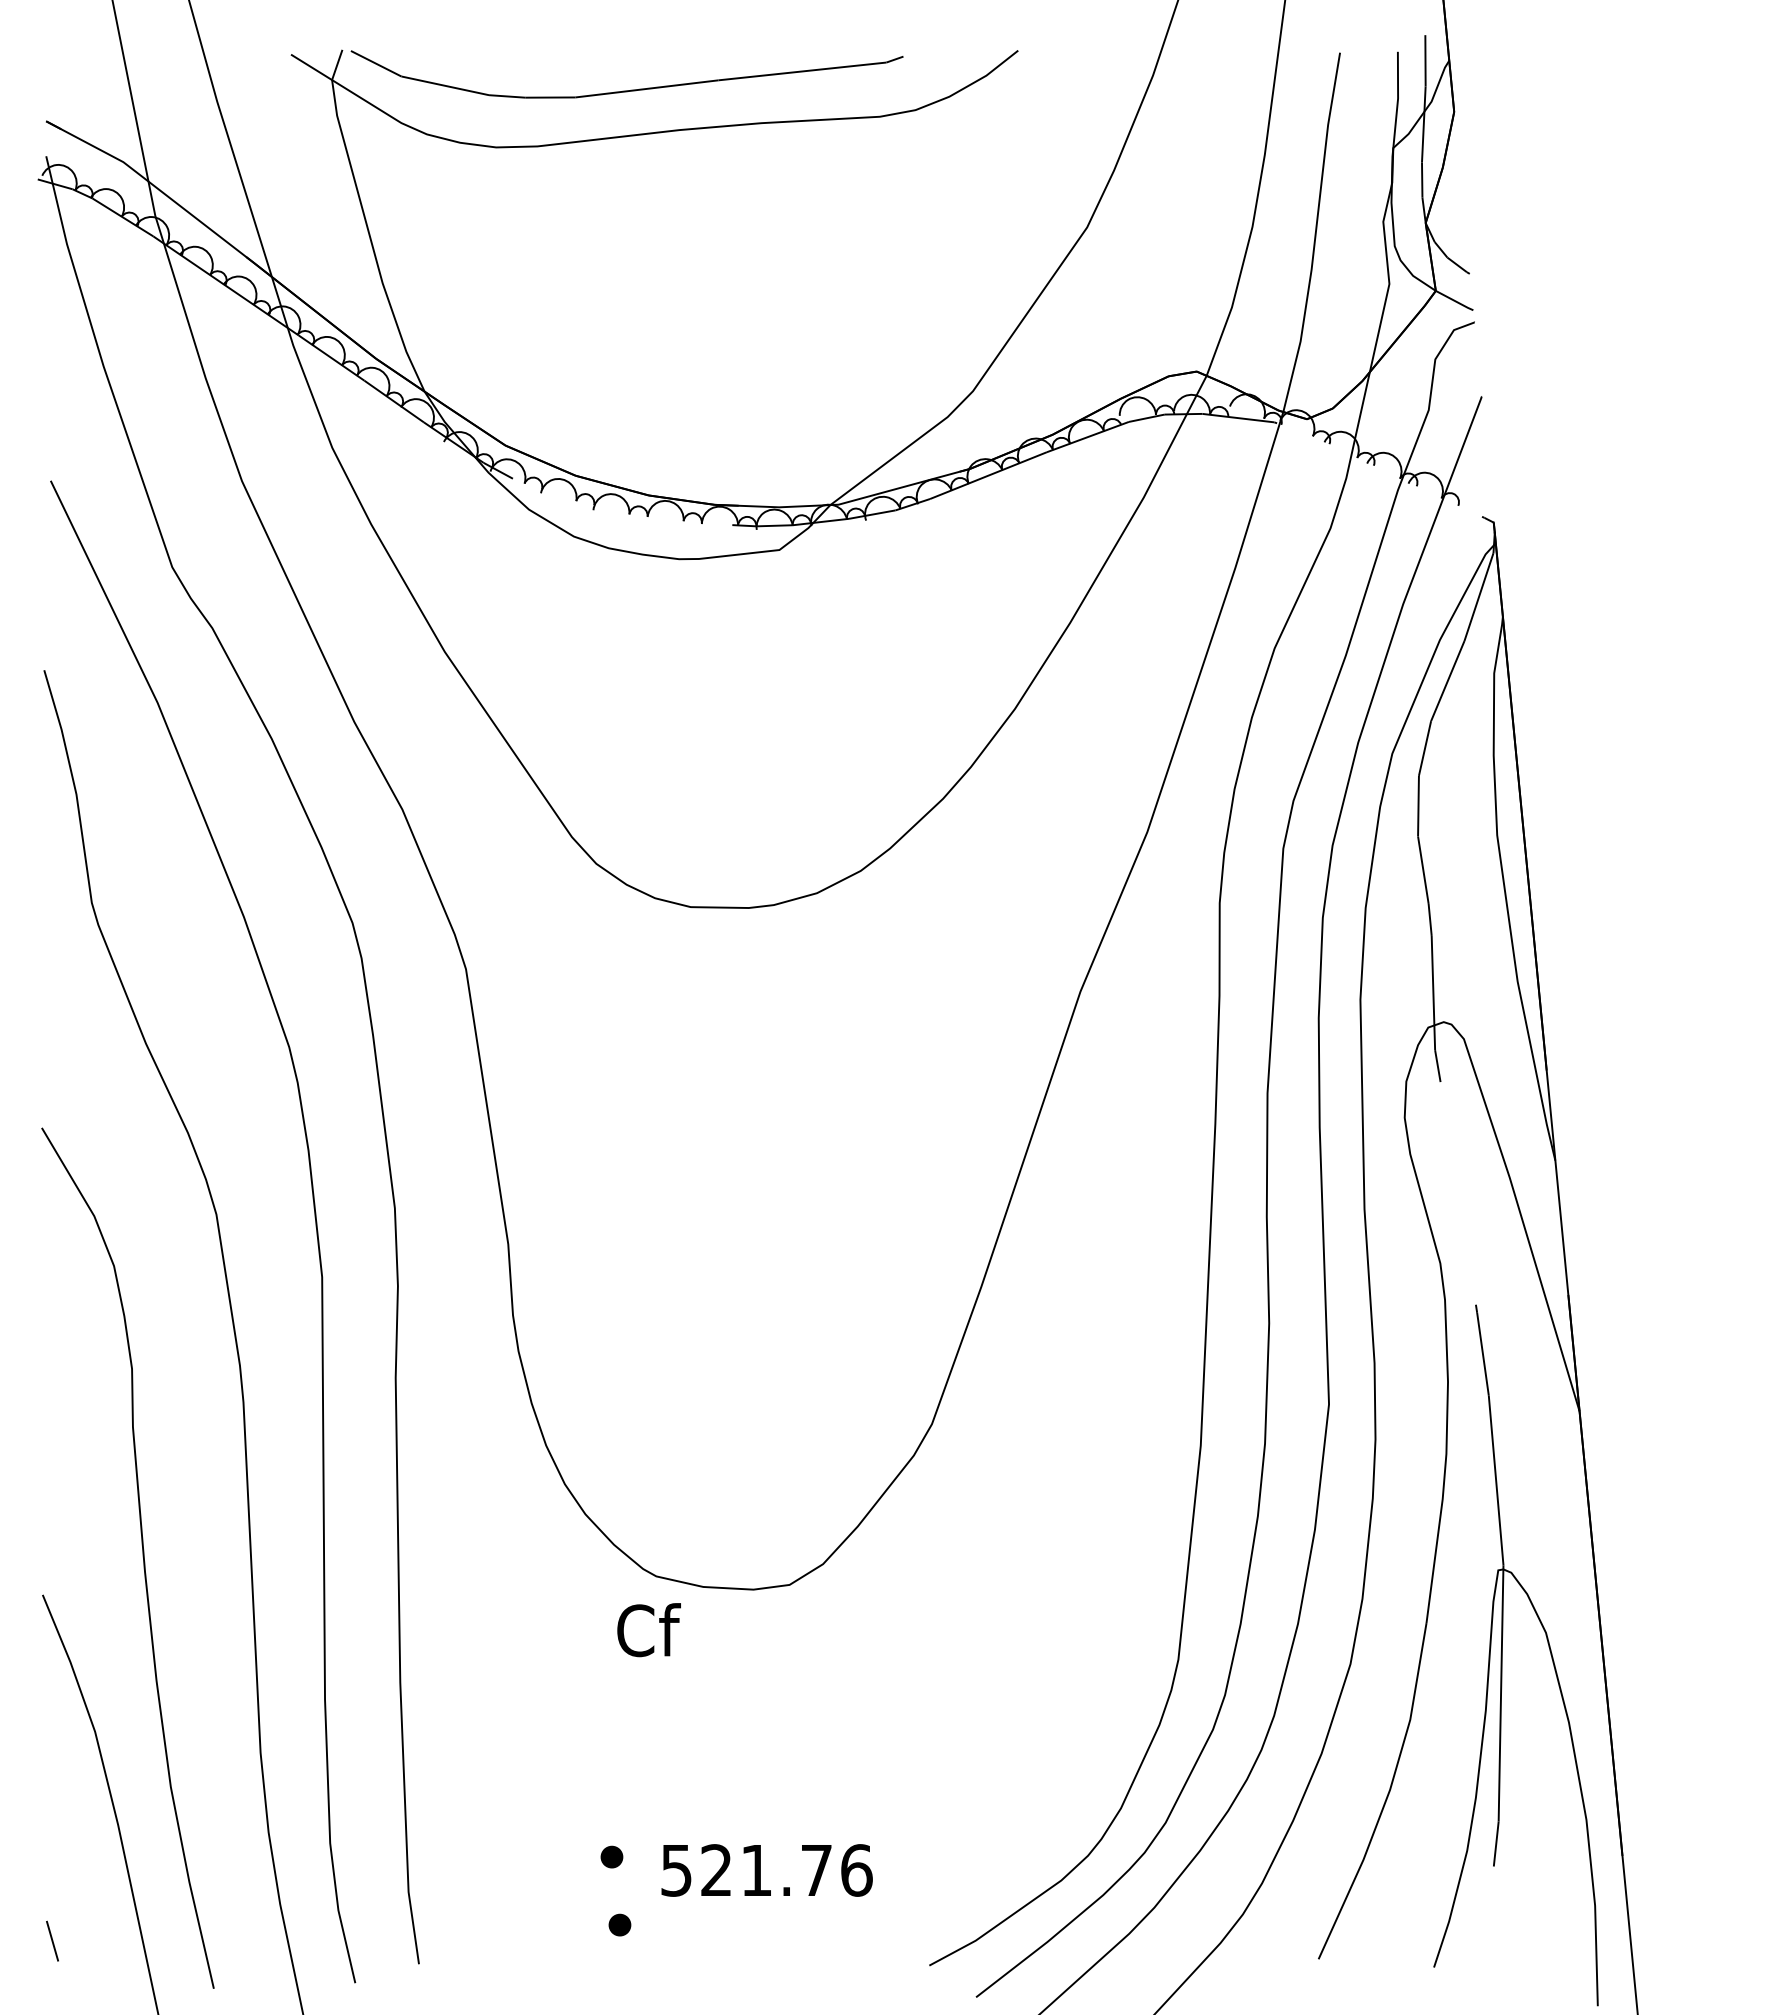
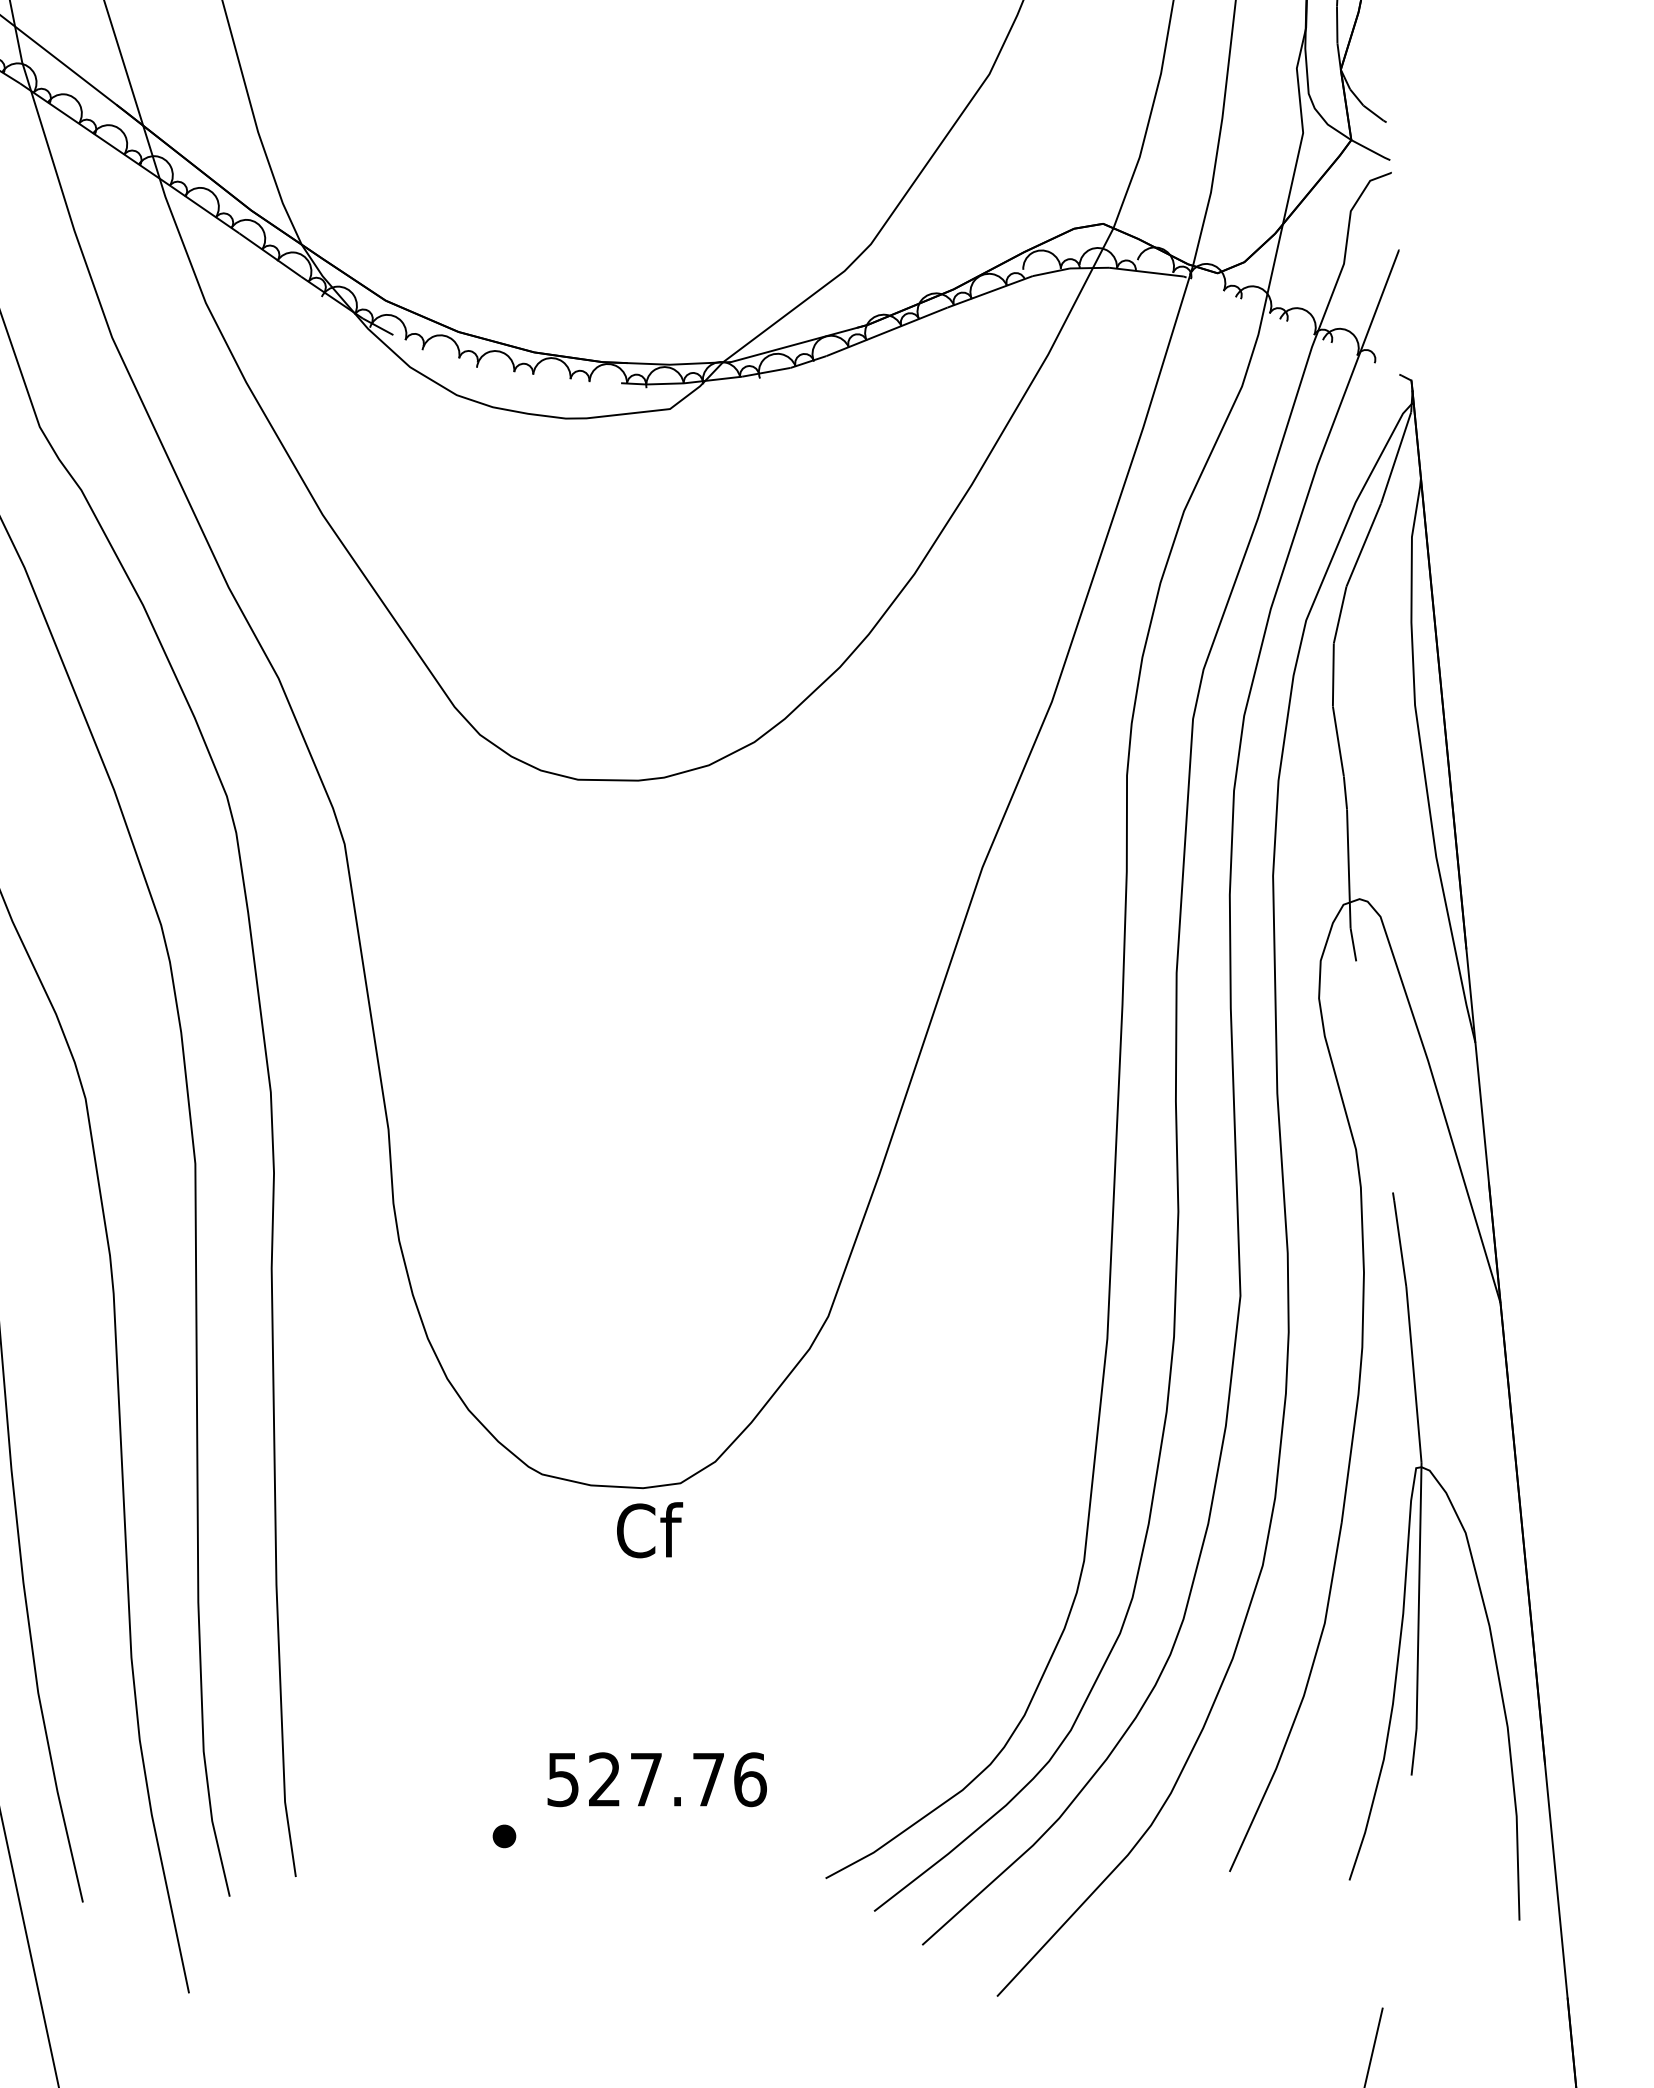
text: (648, 1630) -> (649, 1530), moved
part: (611, 1856) -> (495, 1765), removed
text: (756, 1870) -> (646, 1779), 521.76 -> 527.76

